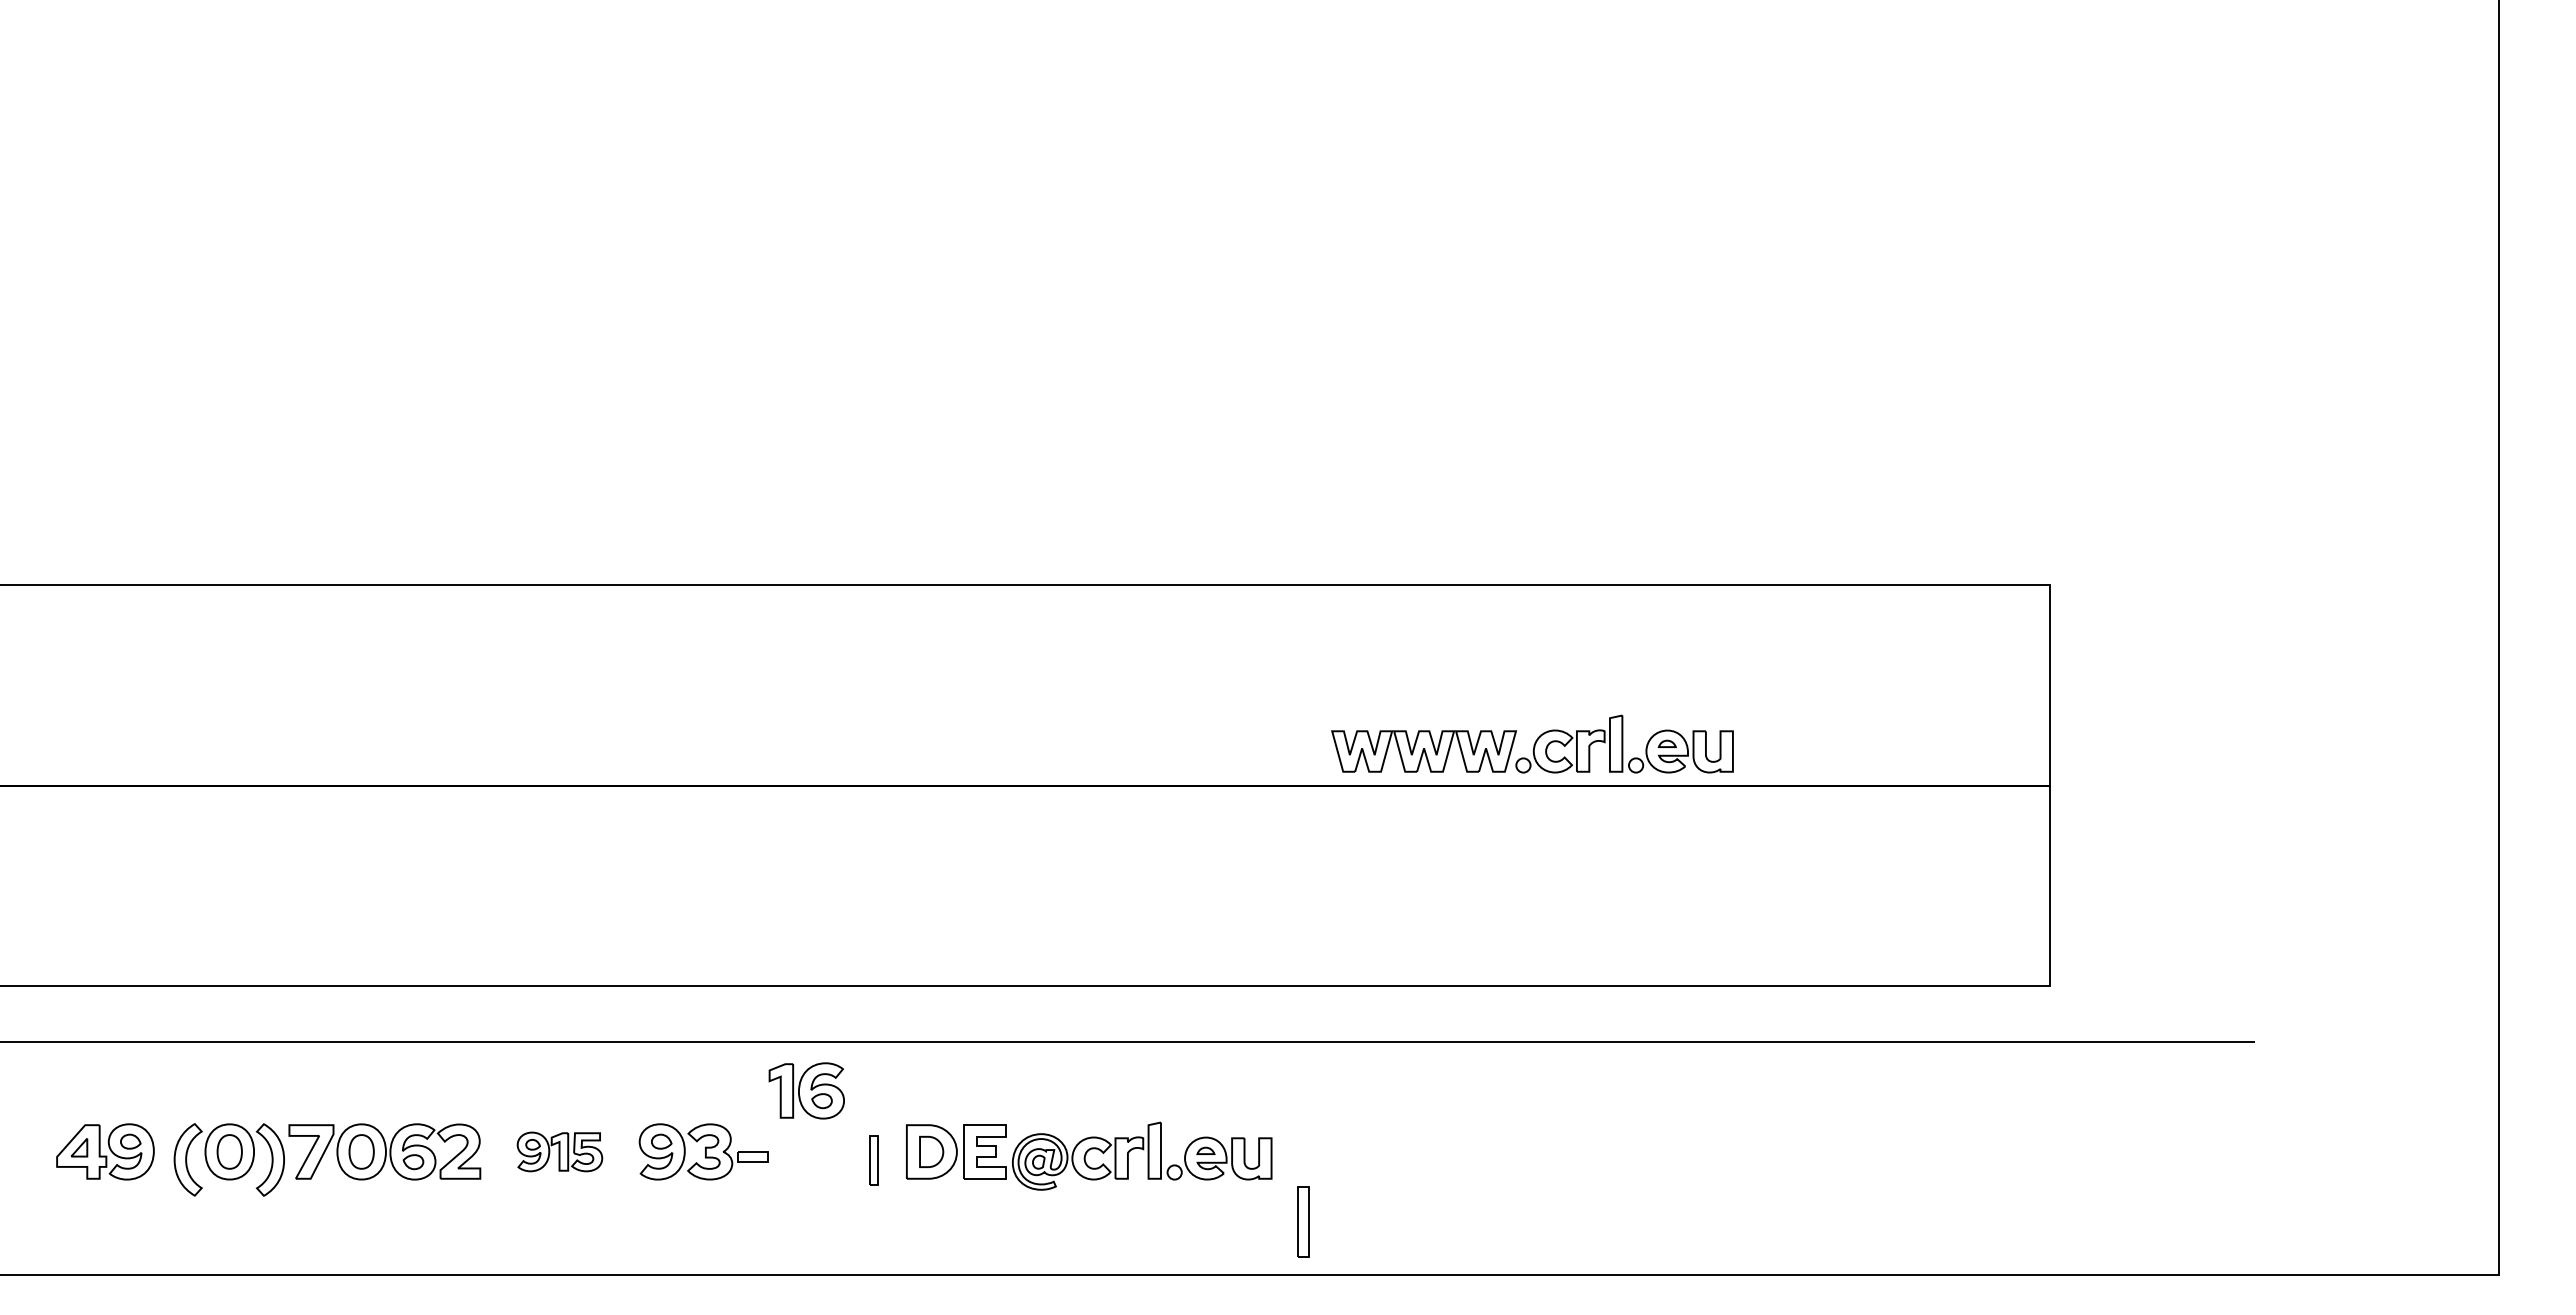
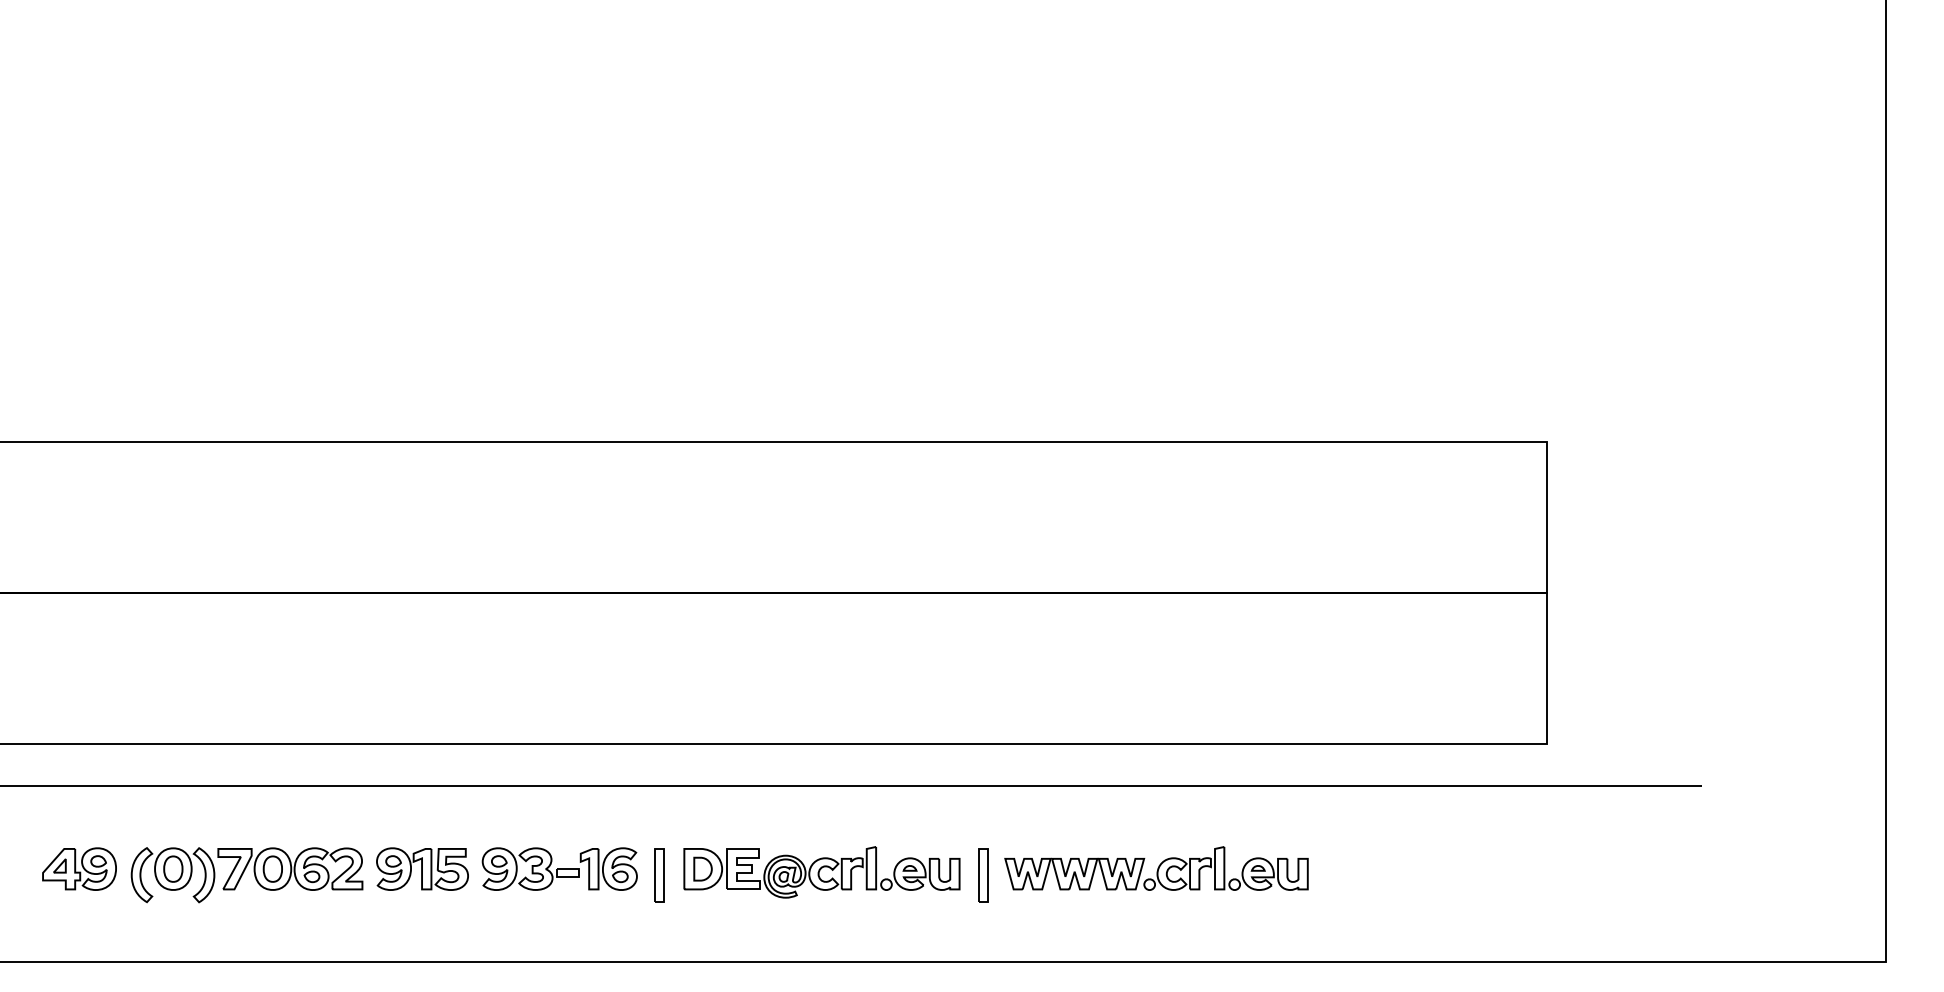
part: (1532, 743) -> (1156, 868), moved
part: (806, 1090) -> (608, 868), moved
part: (559, 1151) -> (422, 868), size x1.43
part: (874, 1159) -> (659, 874), size x1.43
part: (1303, 1221) -> (983, 874), moved

